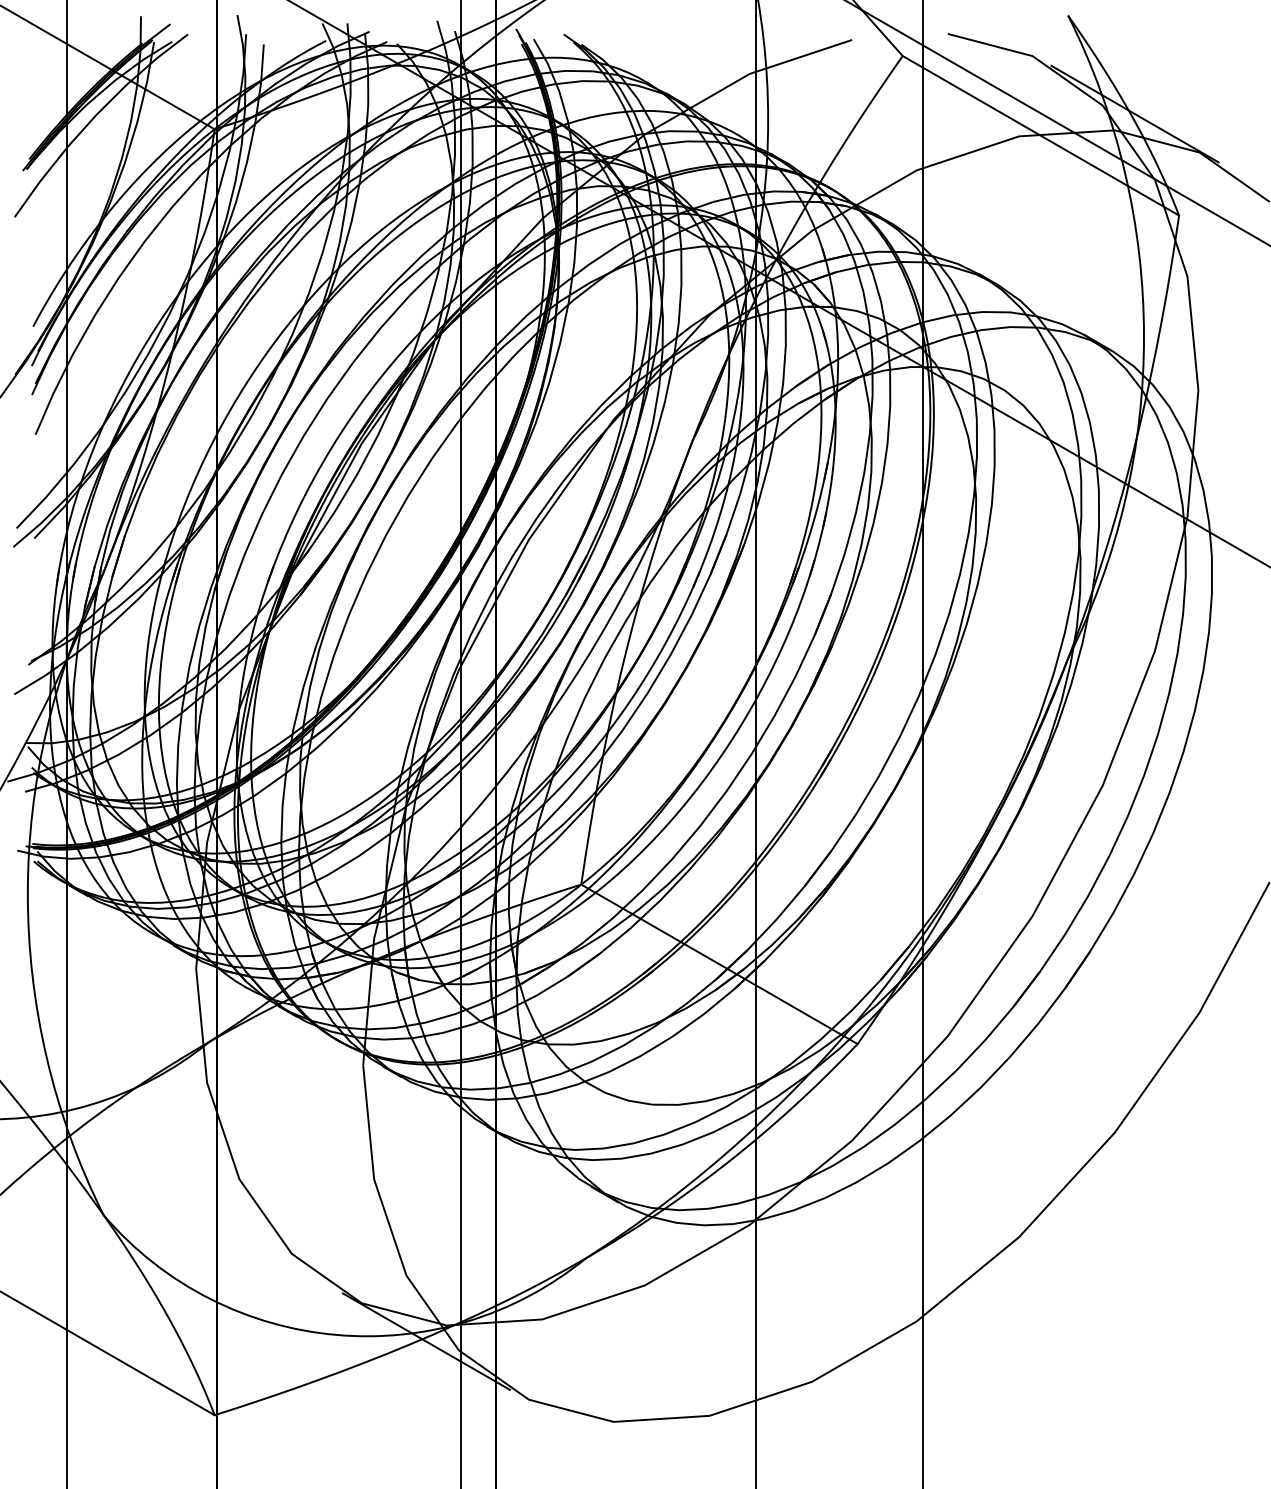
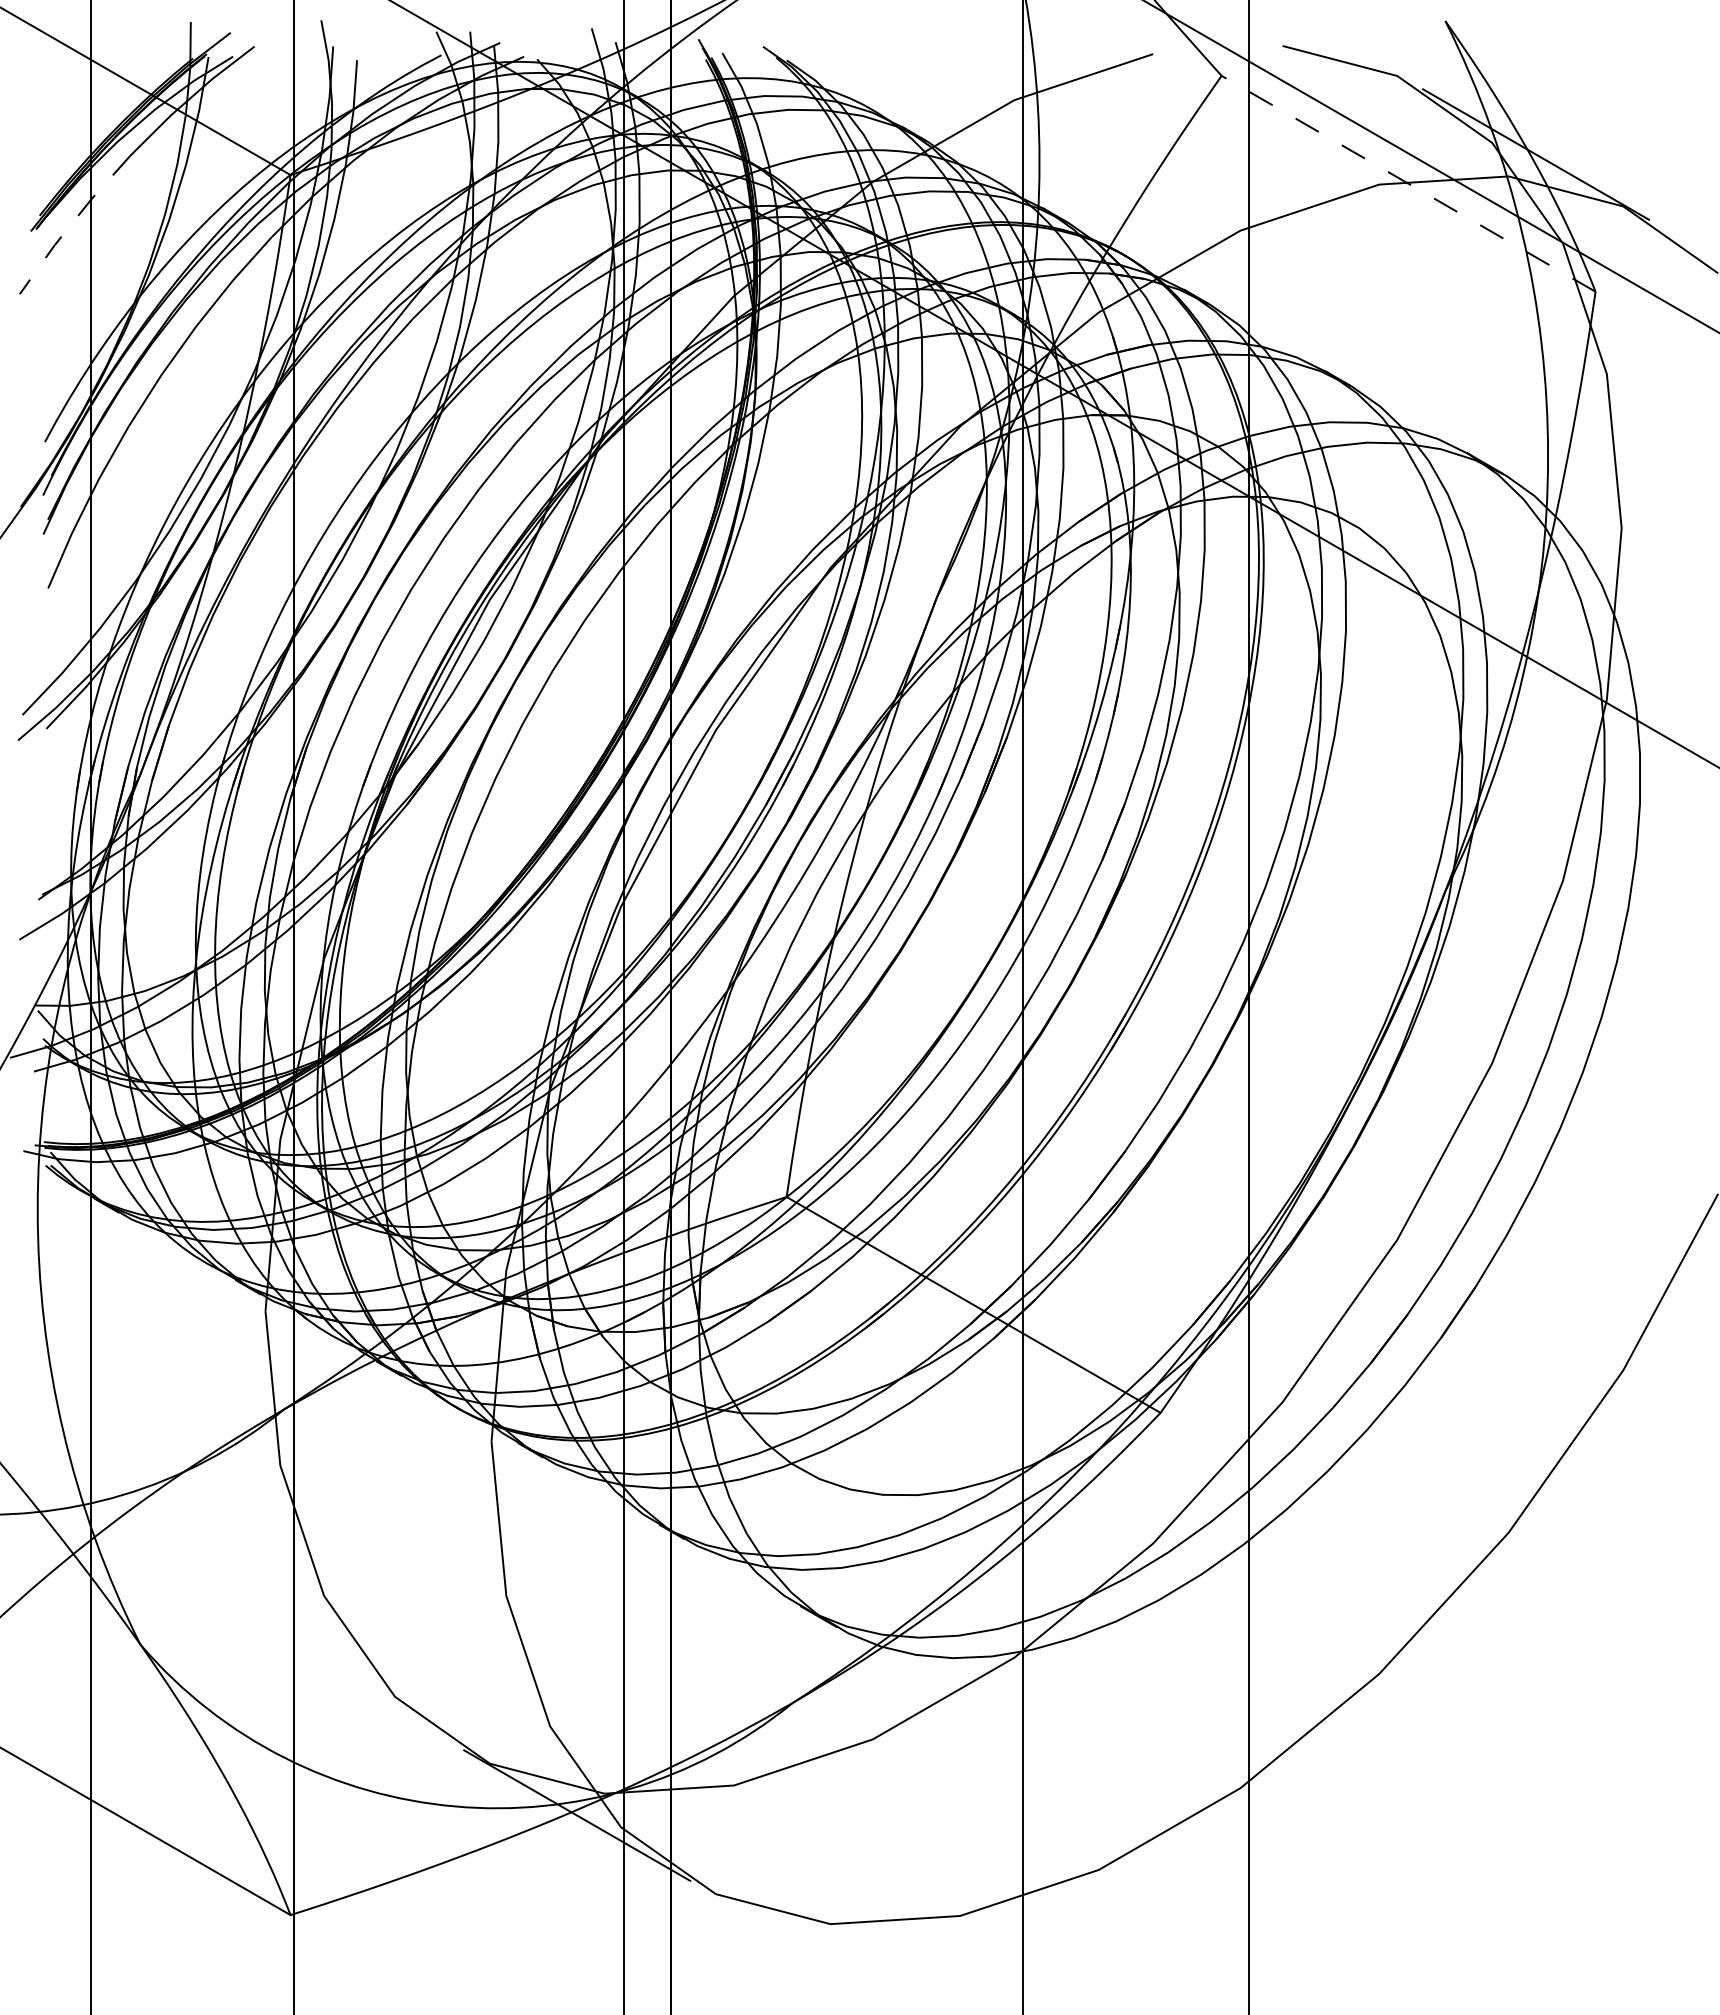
line: (1040, 135) -> (1408, 183), solid -> dashed
line: (53, 164) -> (72, 222), solid -> dashed

